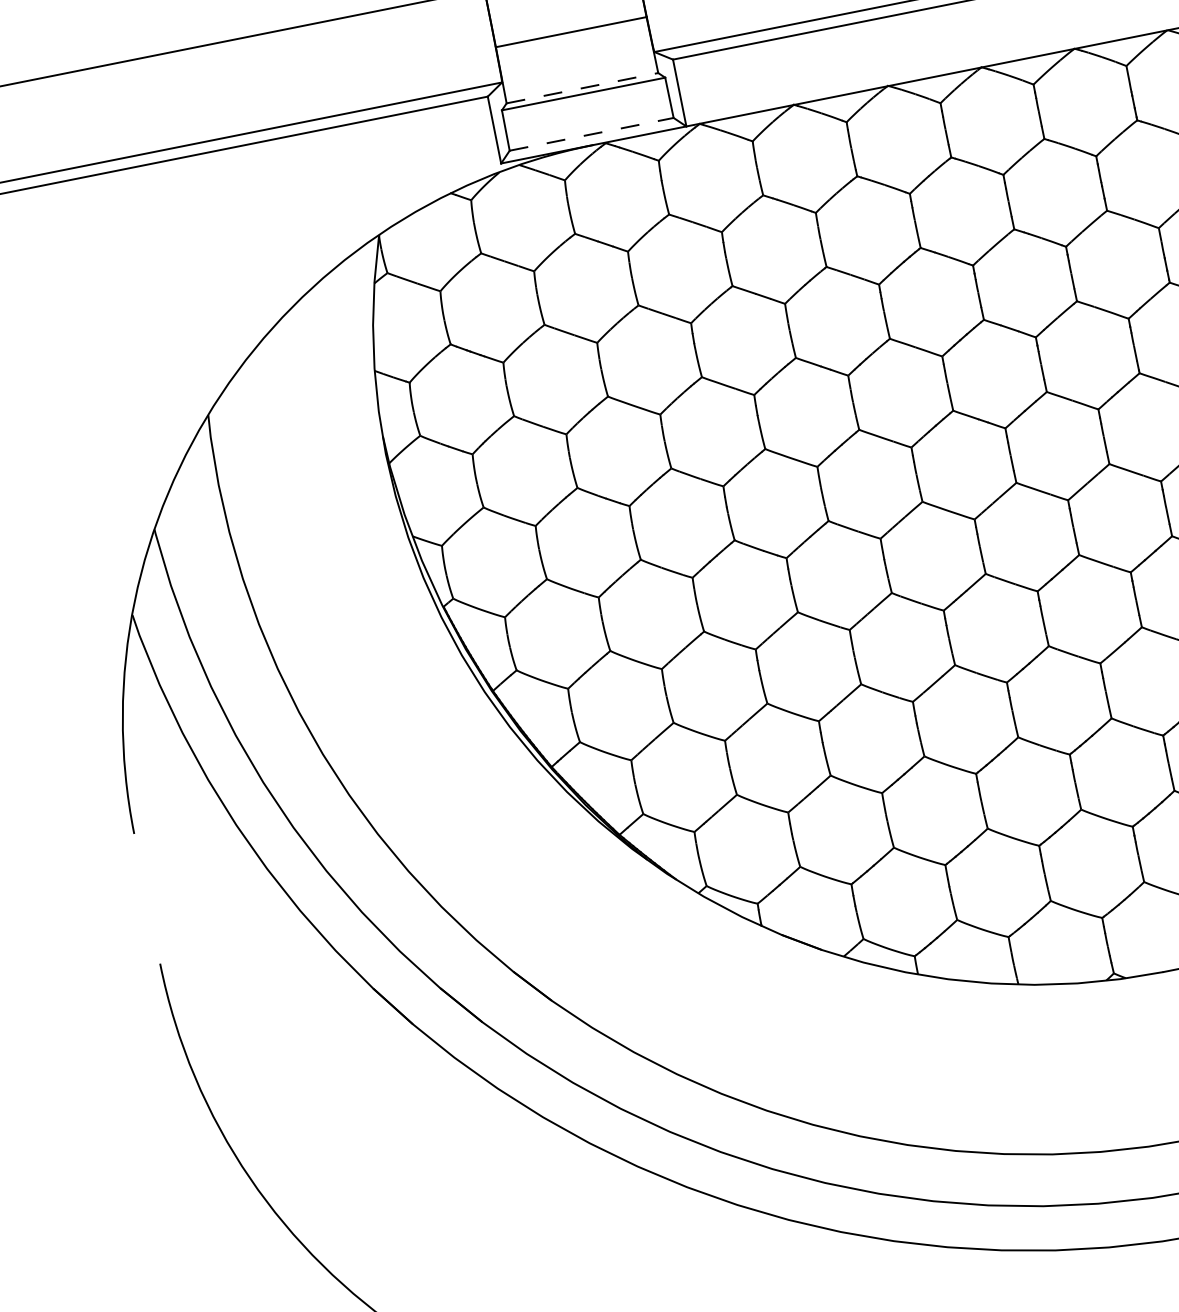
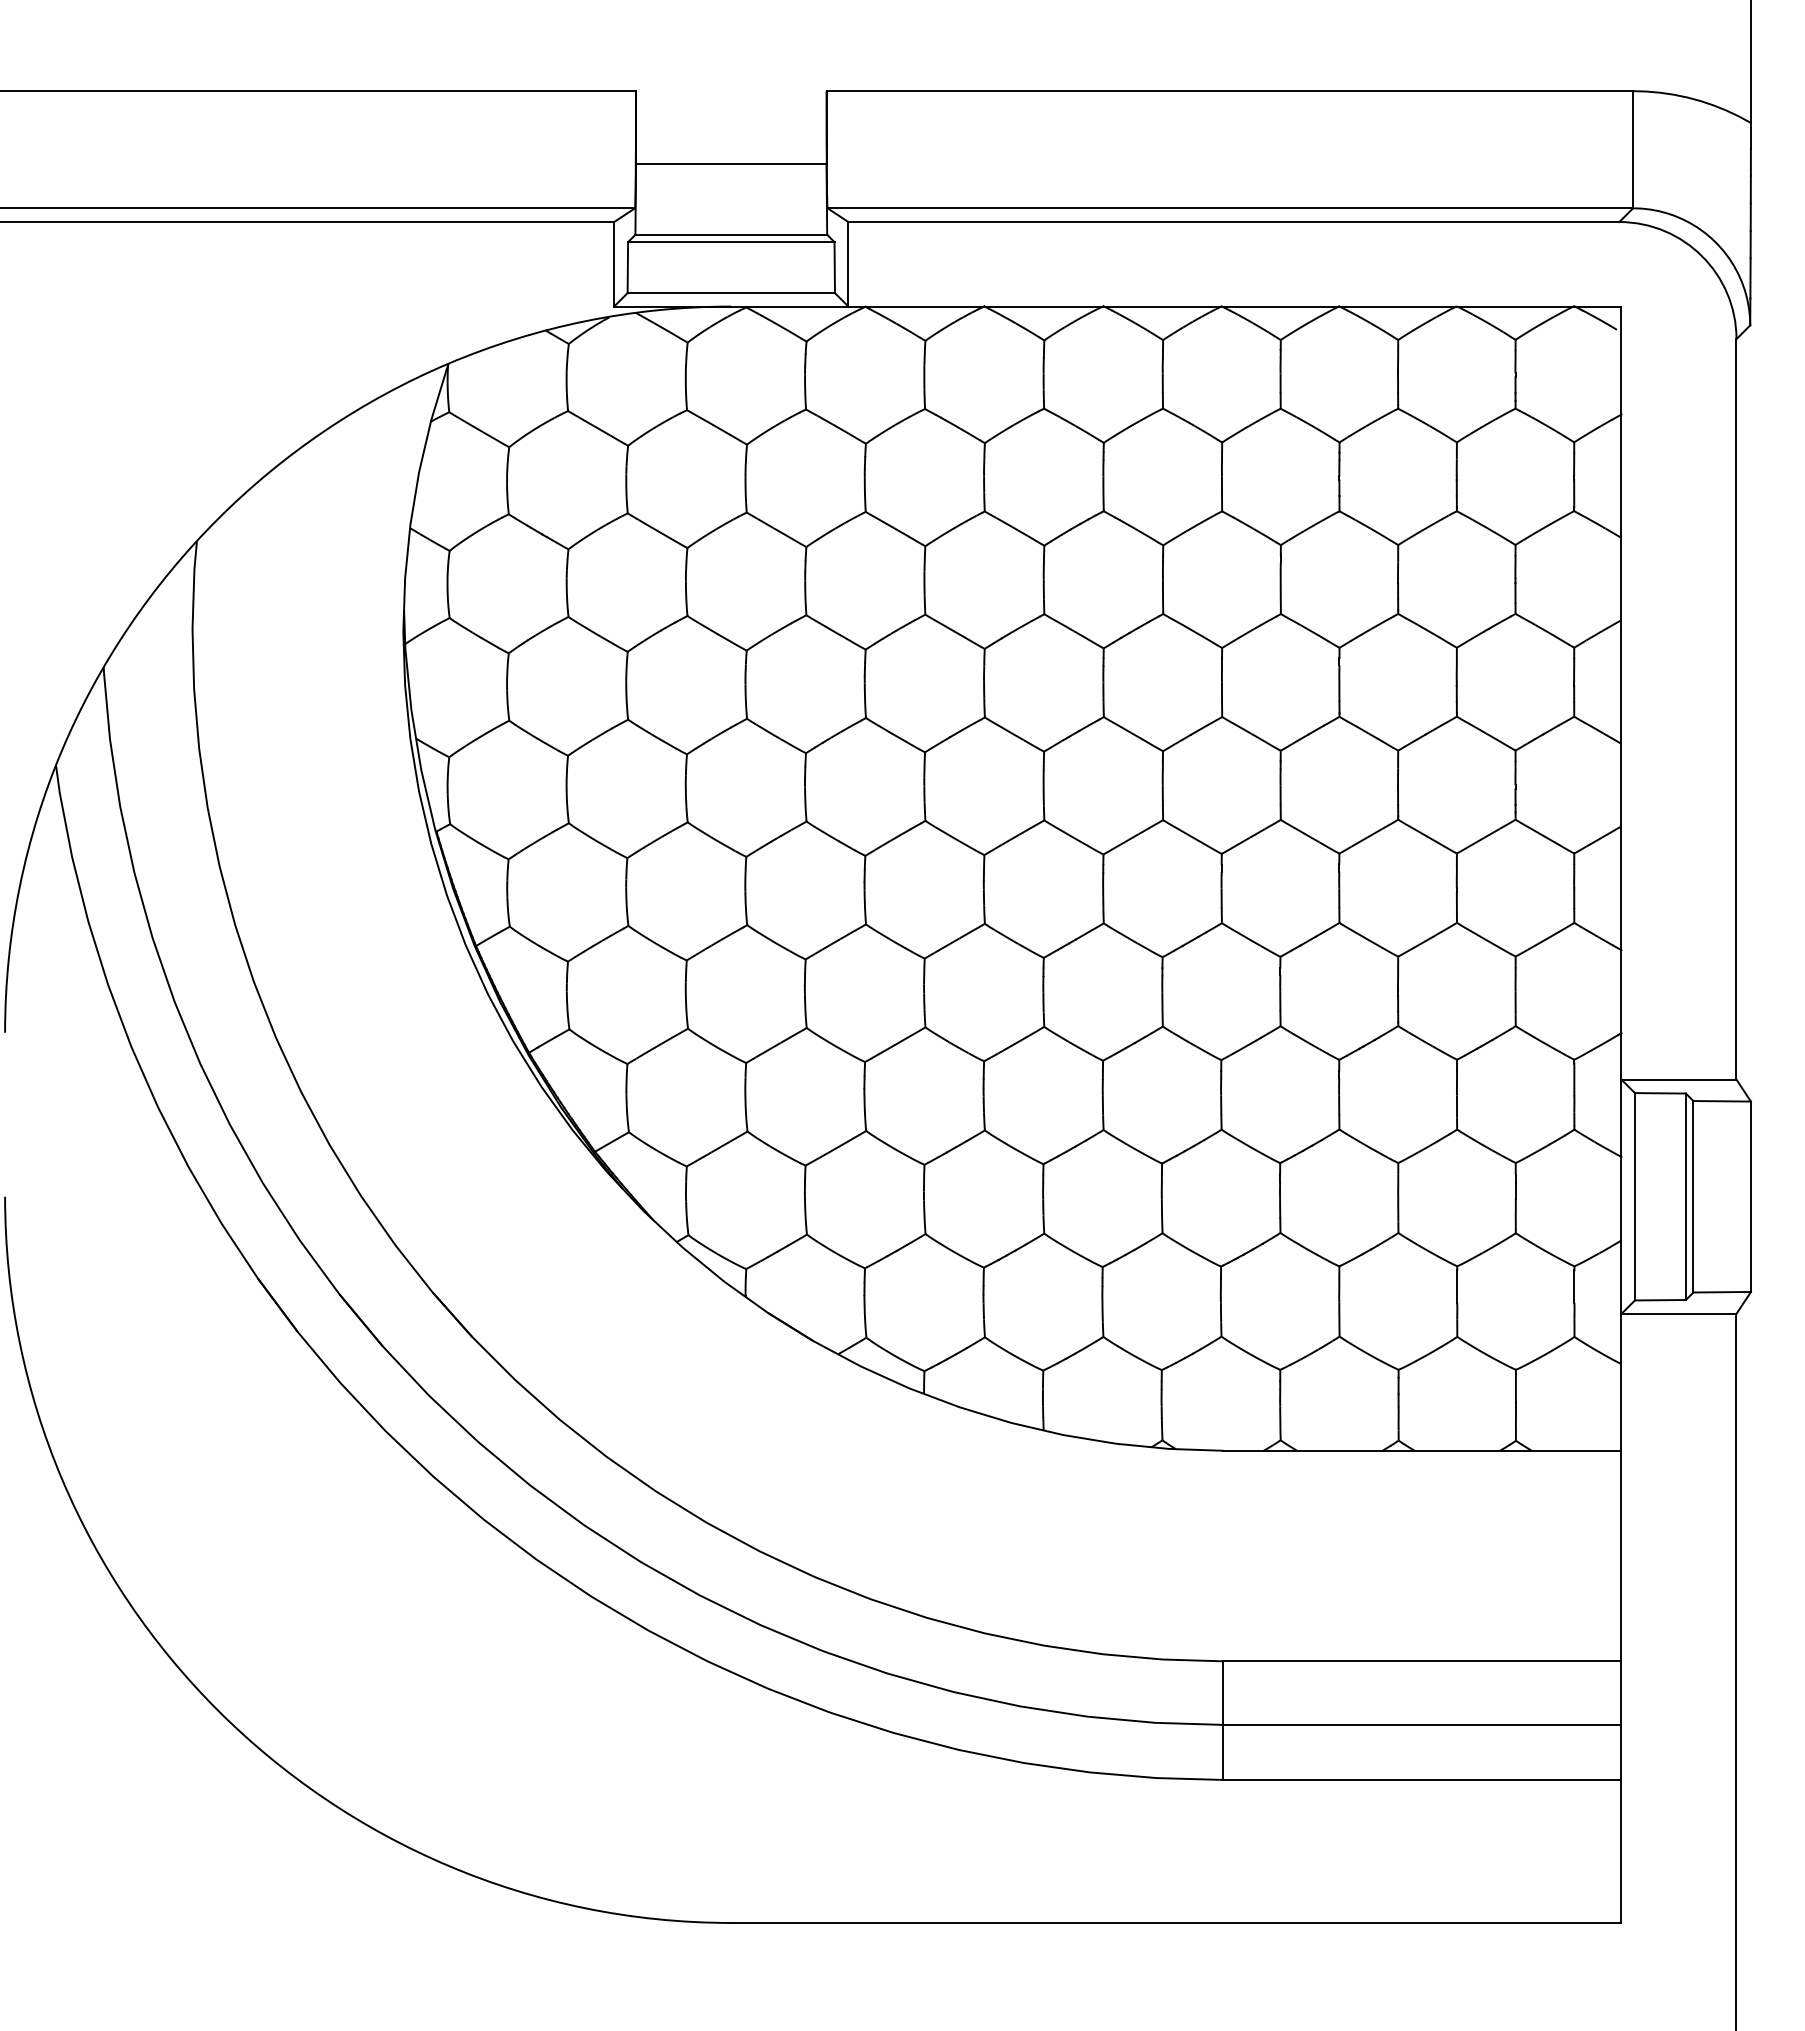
line: (582, 87) -> (731, 234), dashed -> solid
line: (591, 134) -> (731, 293), dashed -> solid

